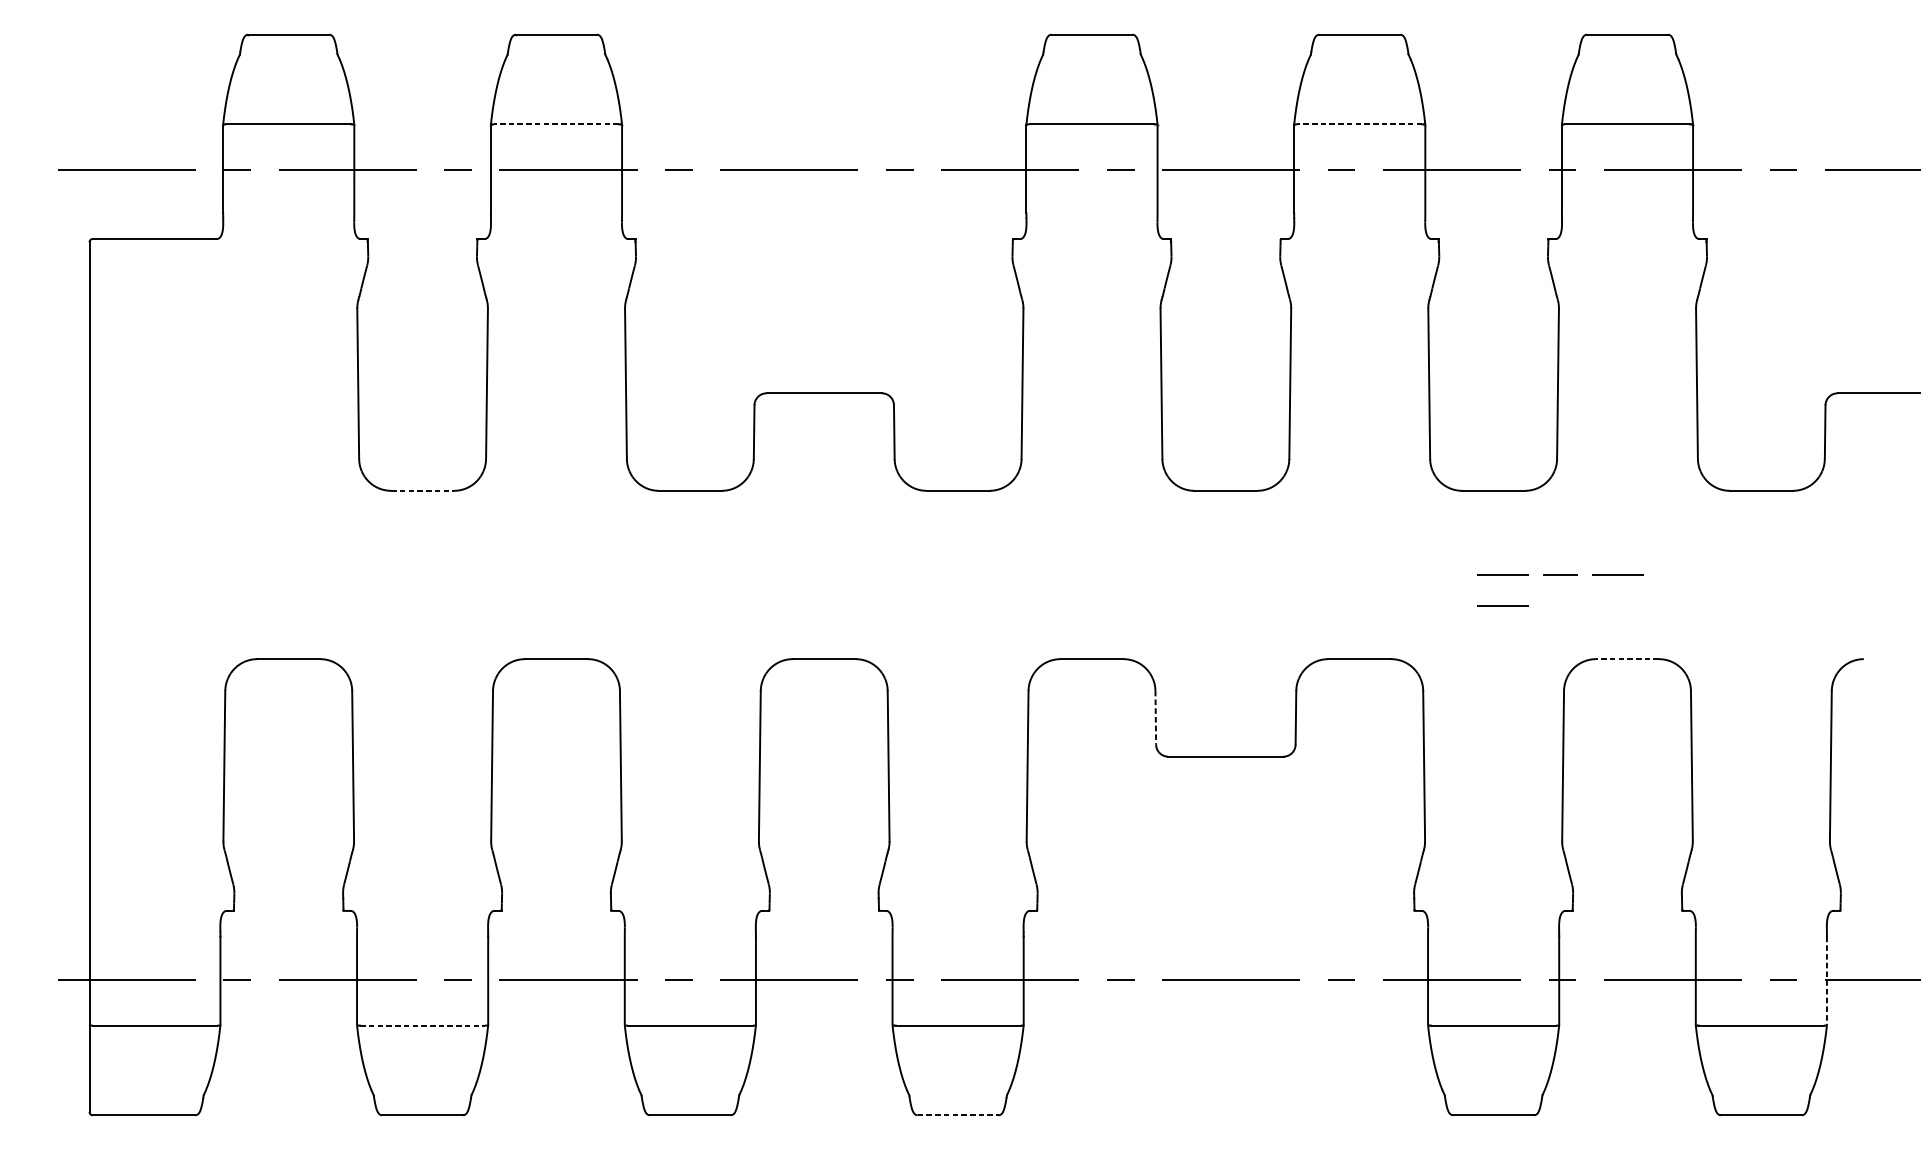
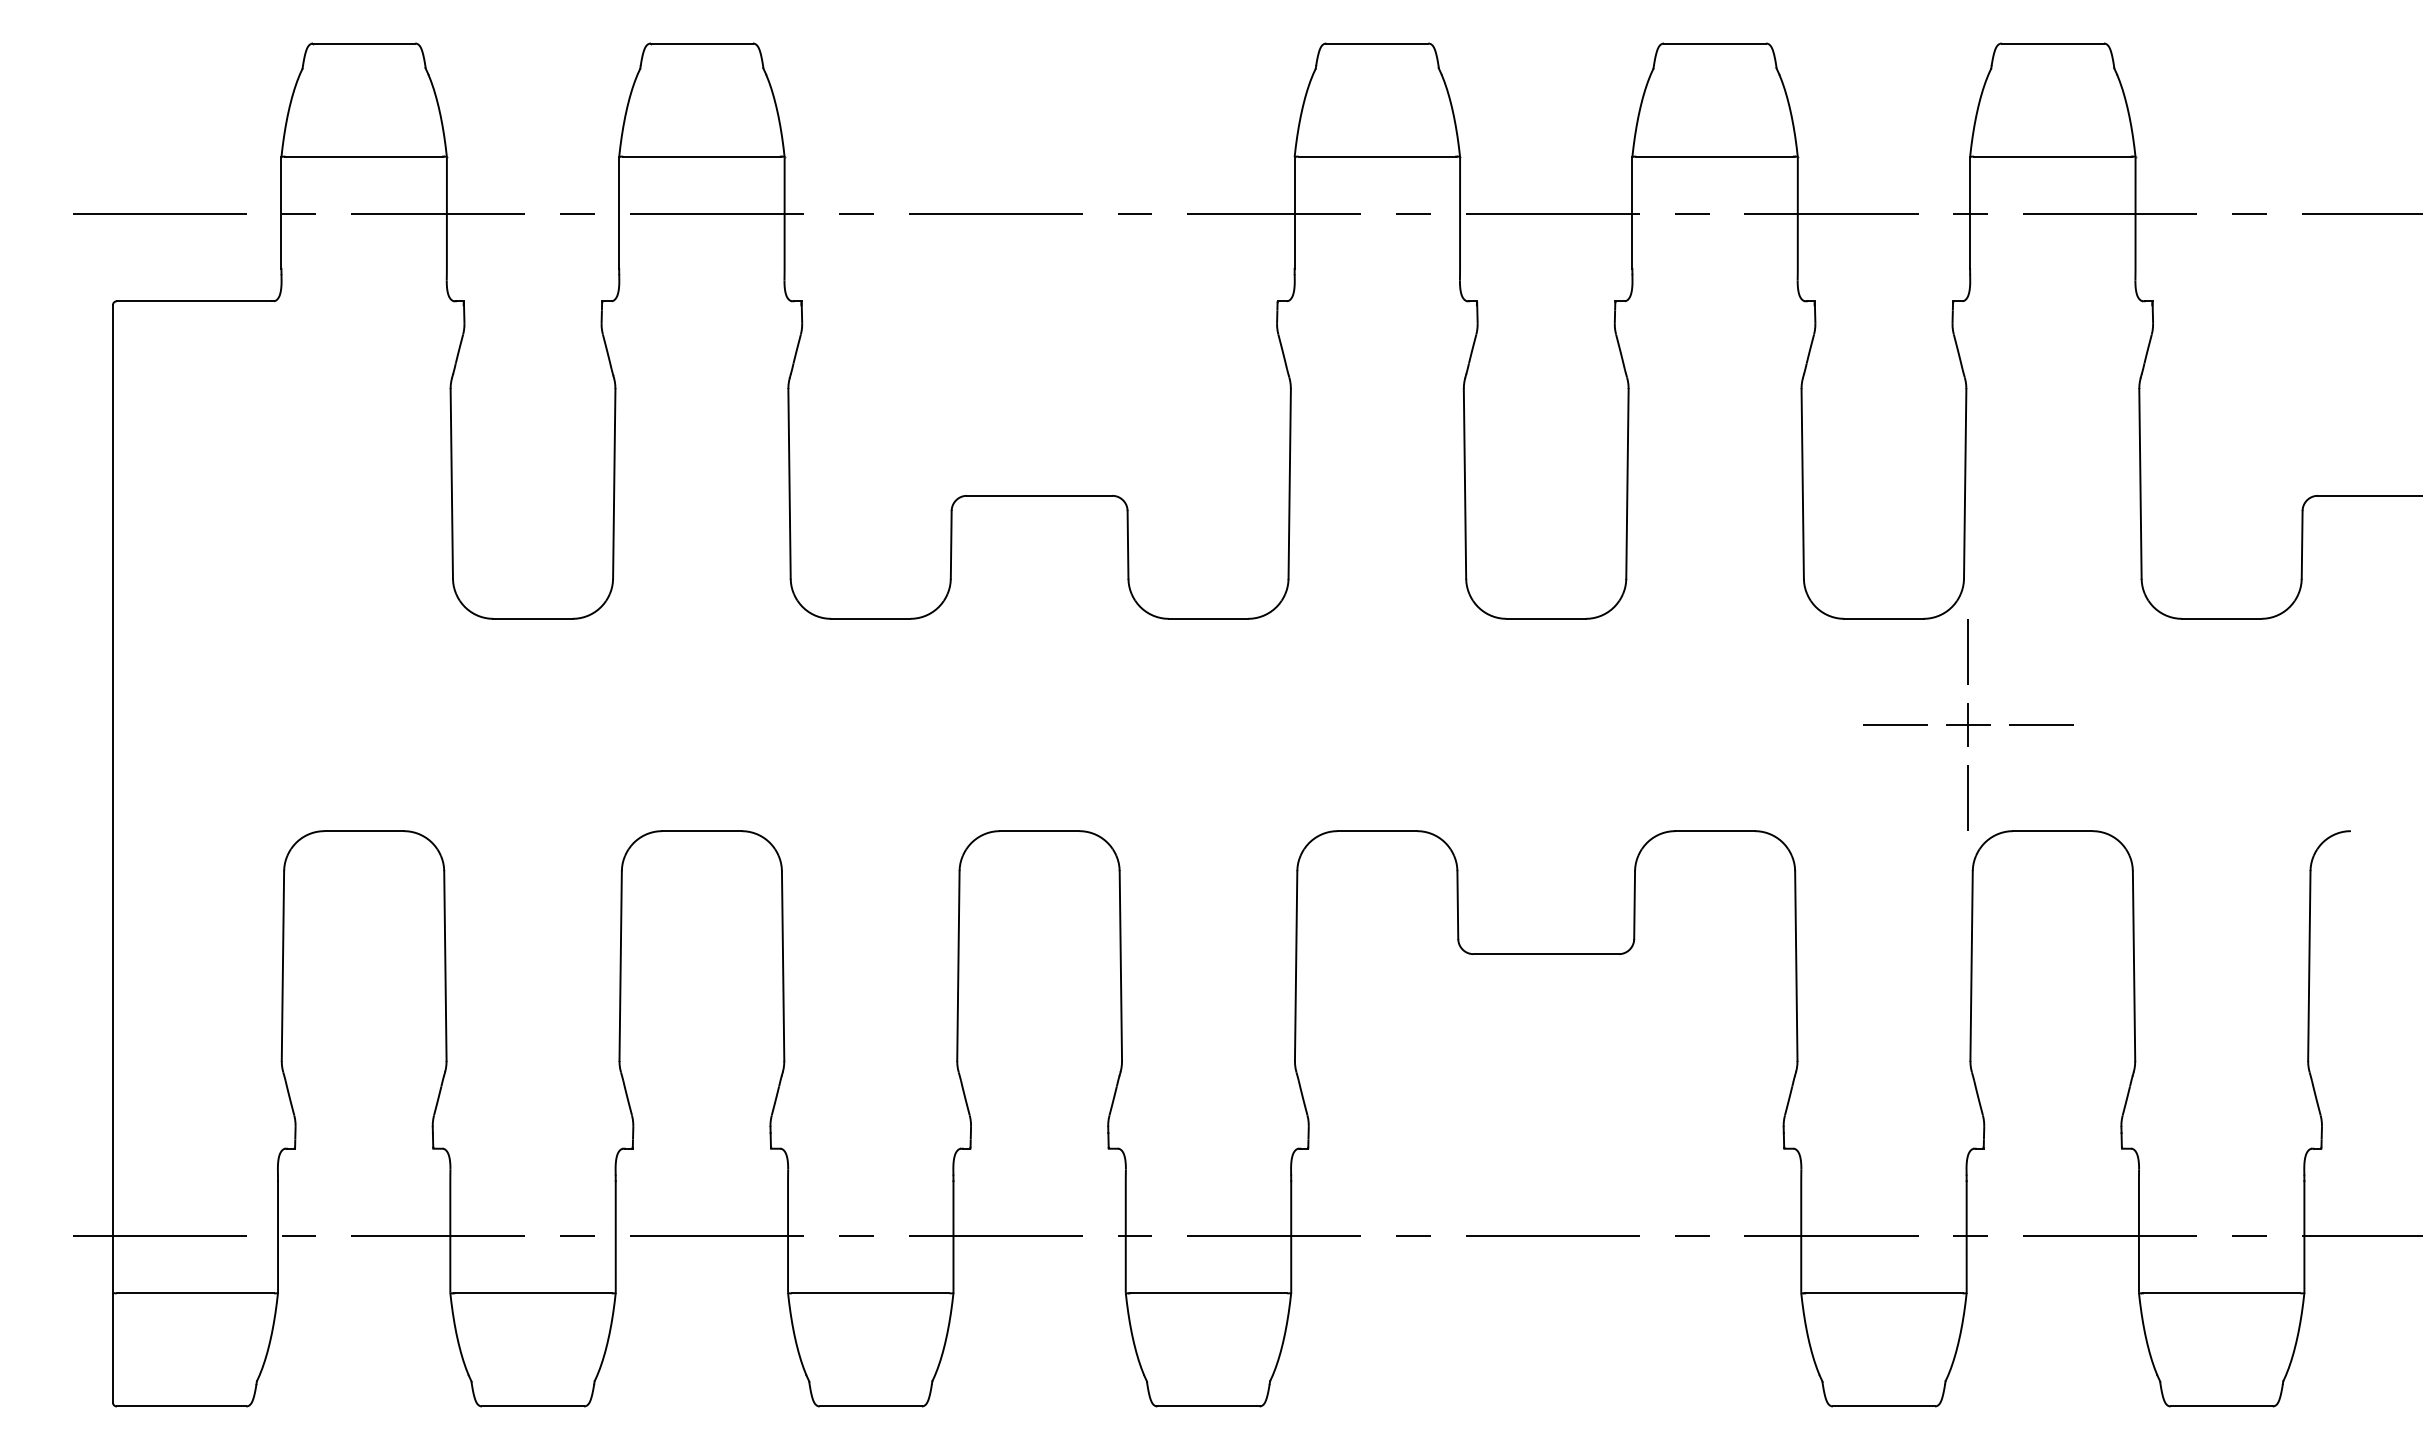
line: (556, 124) -> (701, 156), dashed -> solid
line: (1360, 124) -> (1715, 156), dashed -> solid
line: (422, 490) -> (533, 618), dashed -> solid
line: (1559, 516) -> (1967, 651), added
line: (1560, 574) -> (1968, 724), added
line: (1502, 605) -> (1895, 763), removed
line: (1560, 632) -> (1968, 797), added
line: (1627, 659) -> (2052, 831), dashed -> solid
line: (1155, 718) -> (1457, 905), dashed -> solid
line: (1827, 980) -> (2304, 1236), dashed -> solid
line: (422, 1025) -> (533, 1293), dashed -> solid
line: (958, 1115) -> (1209, 1406), dashed -> solid

